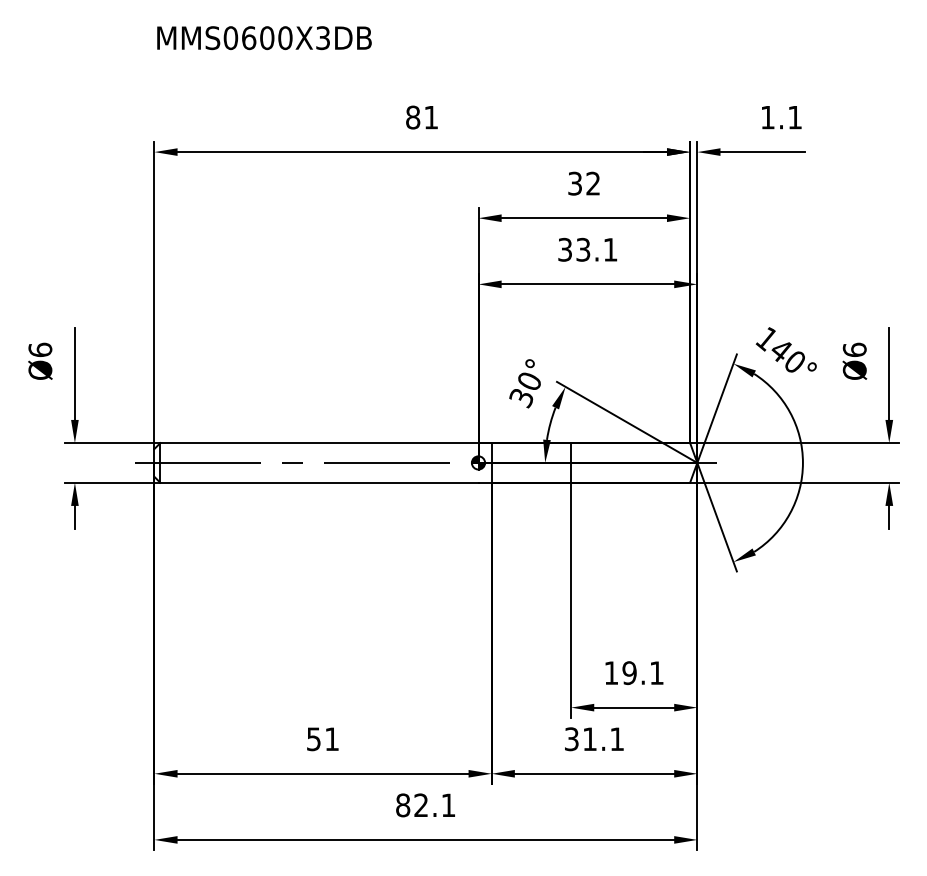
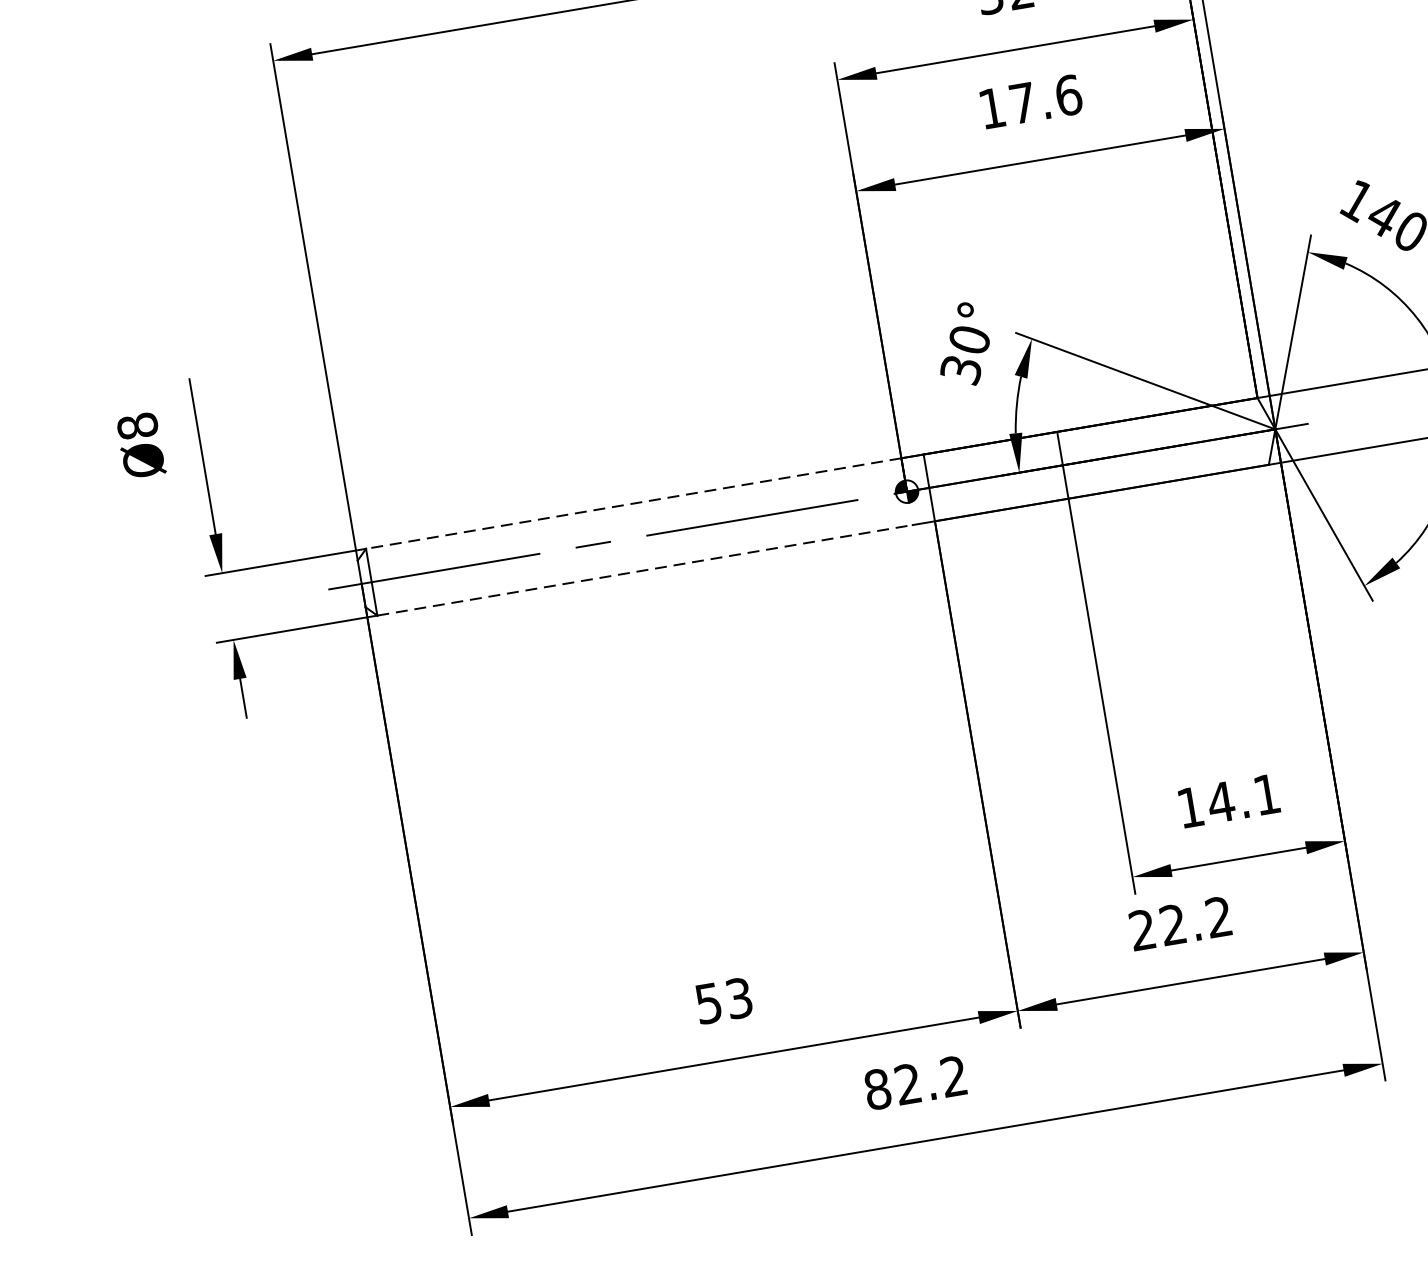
text: (587, 249) -> (1029, 101), 33.1 -> 17.6
text: (40, 349) -> (137, 425), Ø6 -> Ø8
line: (318, 443) -> (632, 504), solid -> dashed
line: (319, 482) -> (645, 569), solid -> dashed
text: (629, 673) -> (1221, 803), 19.1 -> 14.1
text: (331, 739) -> (738, 998), 51 -> 53
text: (593, 739) -> (1179, 924), 31.1 -> 22.2
text: (447, 804) -> (952, 1075), 82.1 -> 82.2

